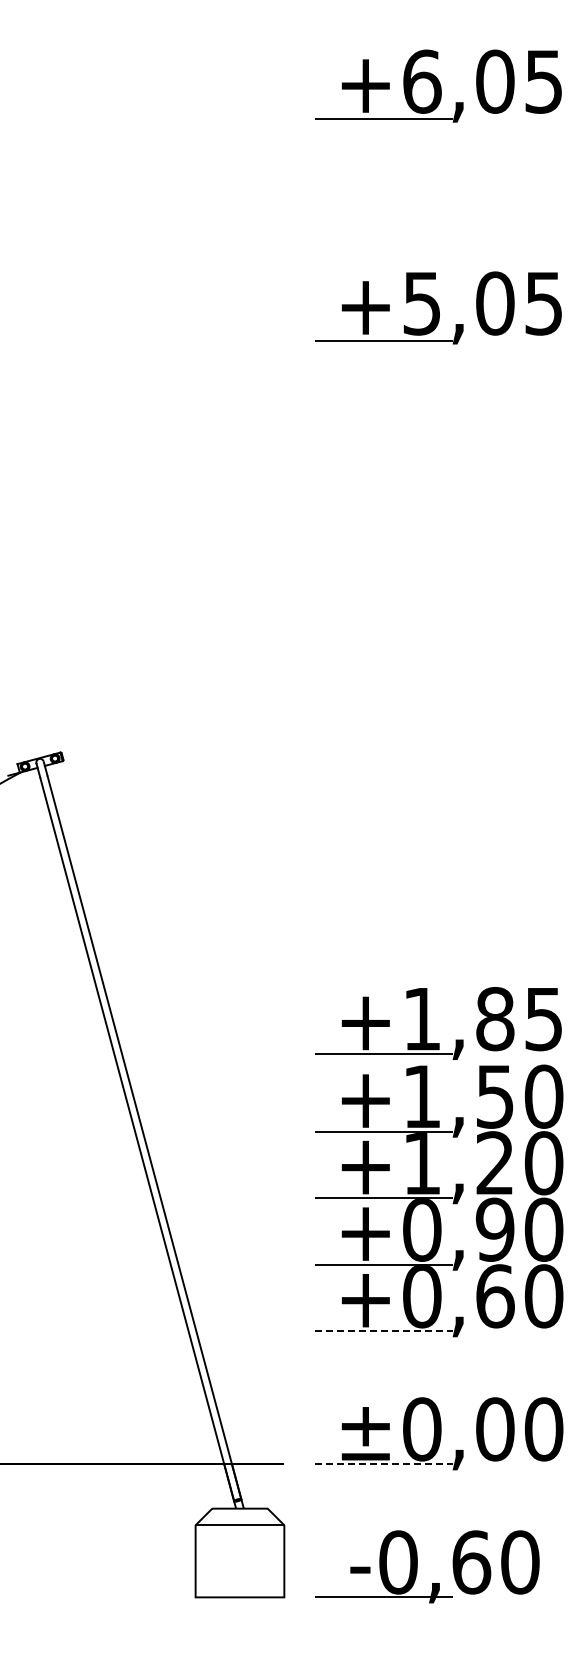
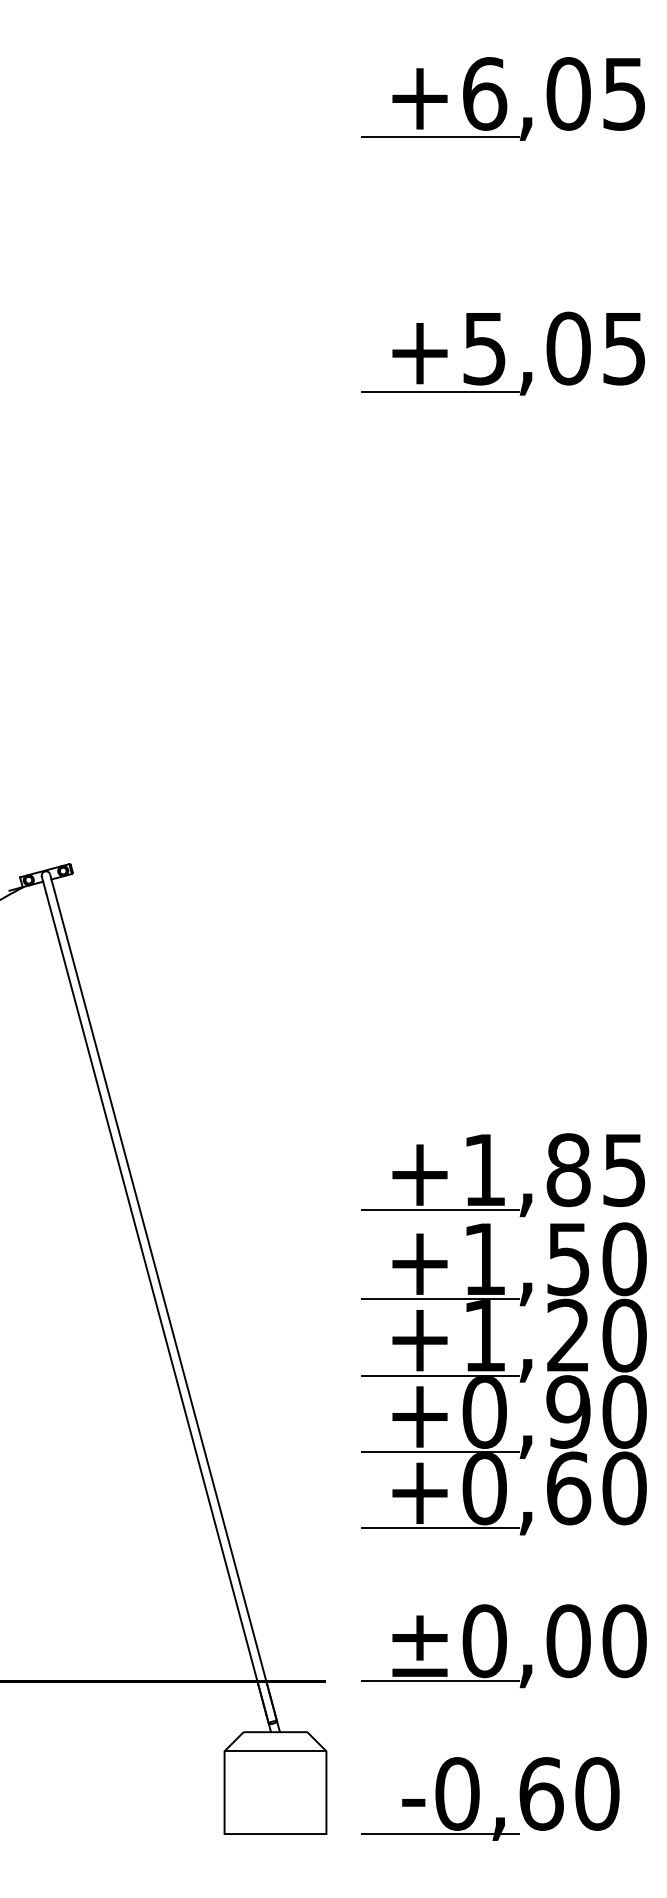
line: (384, 1331) -> (441, 1528), dashed -> solid
line: (384, 1464) -> (441, 1681), dashed -> solid

